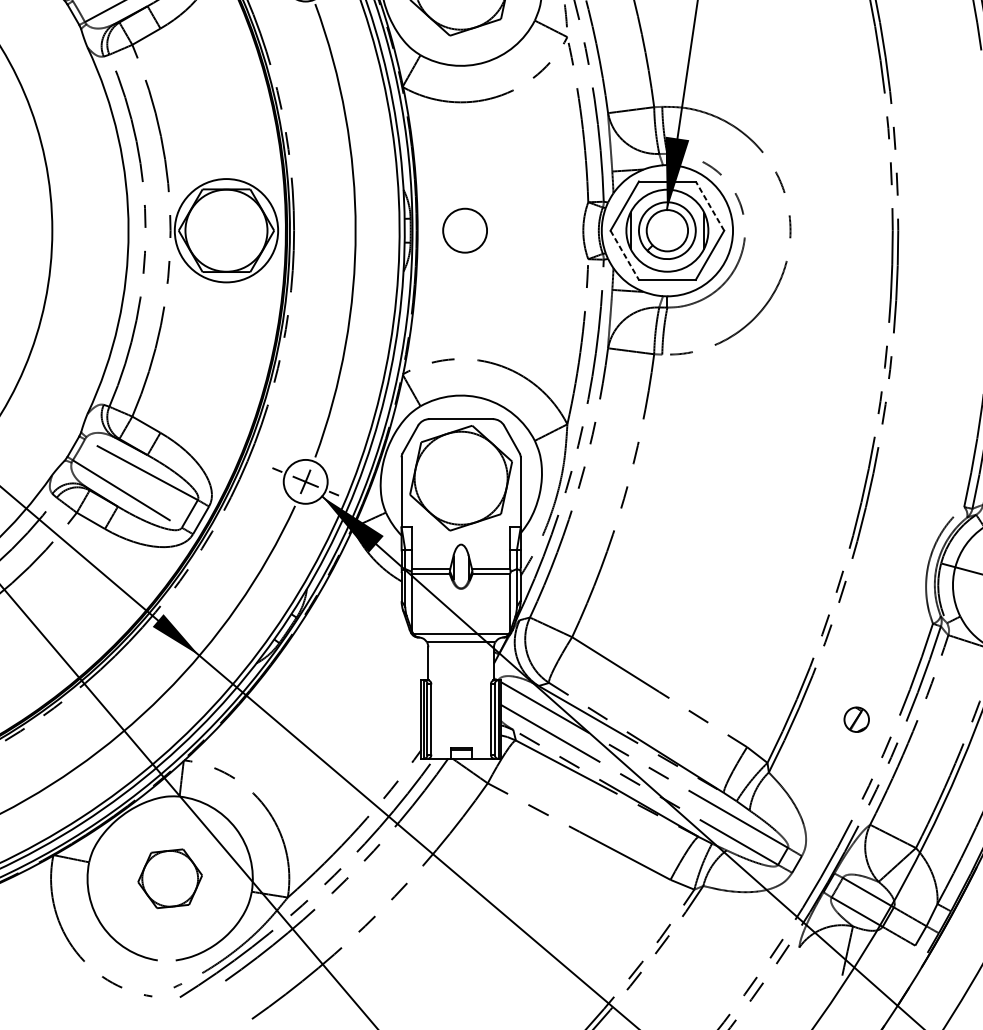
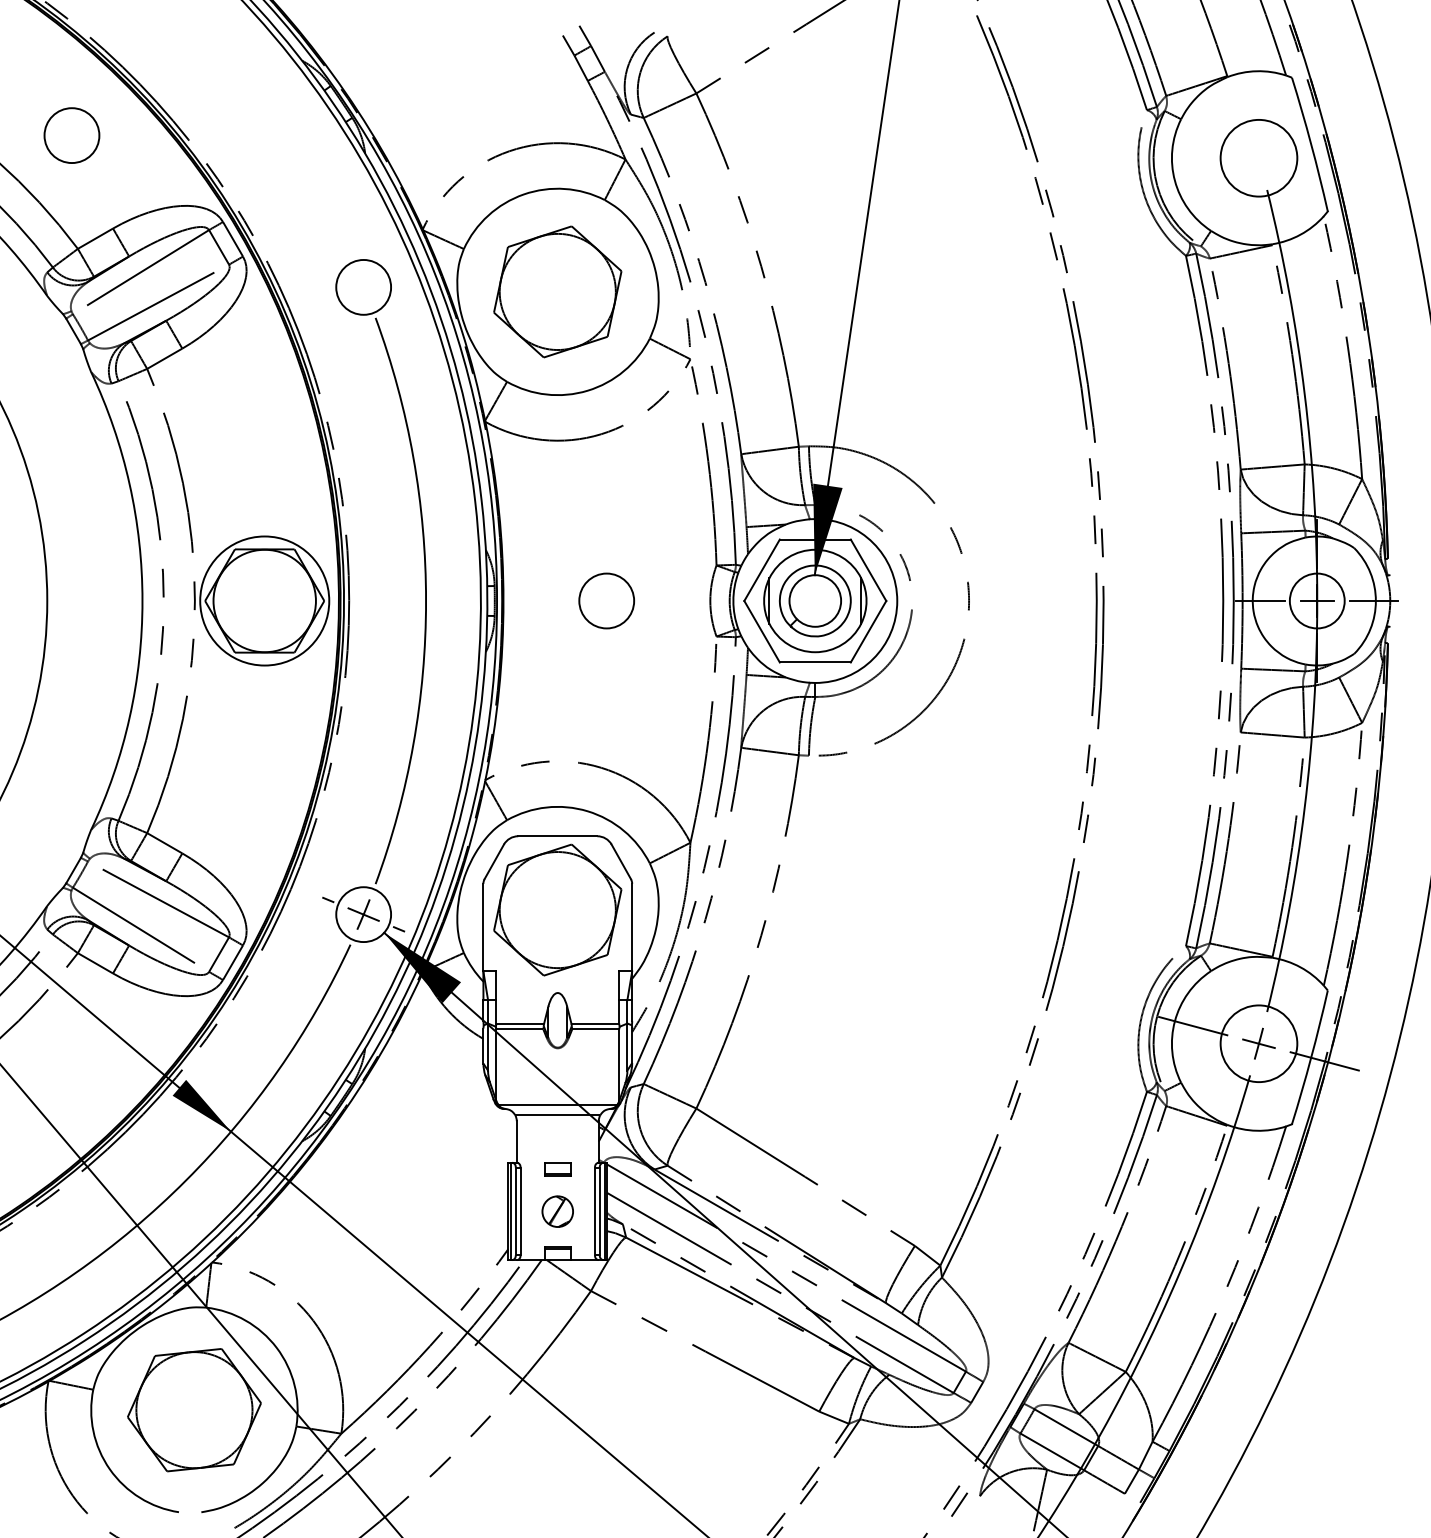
line: (709, 205) -> (868, 569), dashed -> solid
circle: (464, 230) -> (606, 600), moved
line: (625, 255) -> (762, 632), dashed -> solid
part: (460, 685) -> (557, 1169), added
part: (856, 719) -> (557, 1211), moved
part: (170, 878) -> (194, 1410), size x1.67

